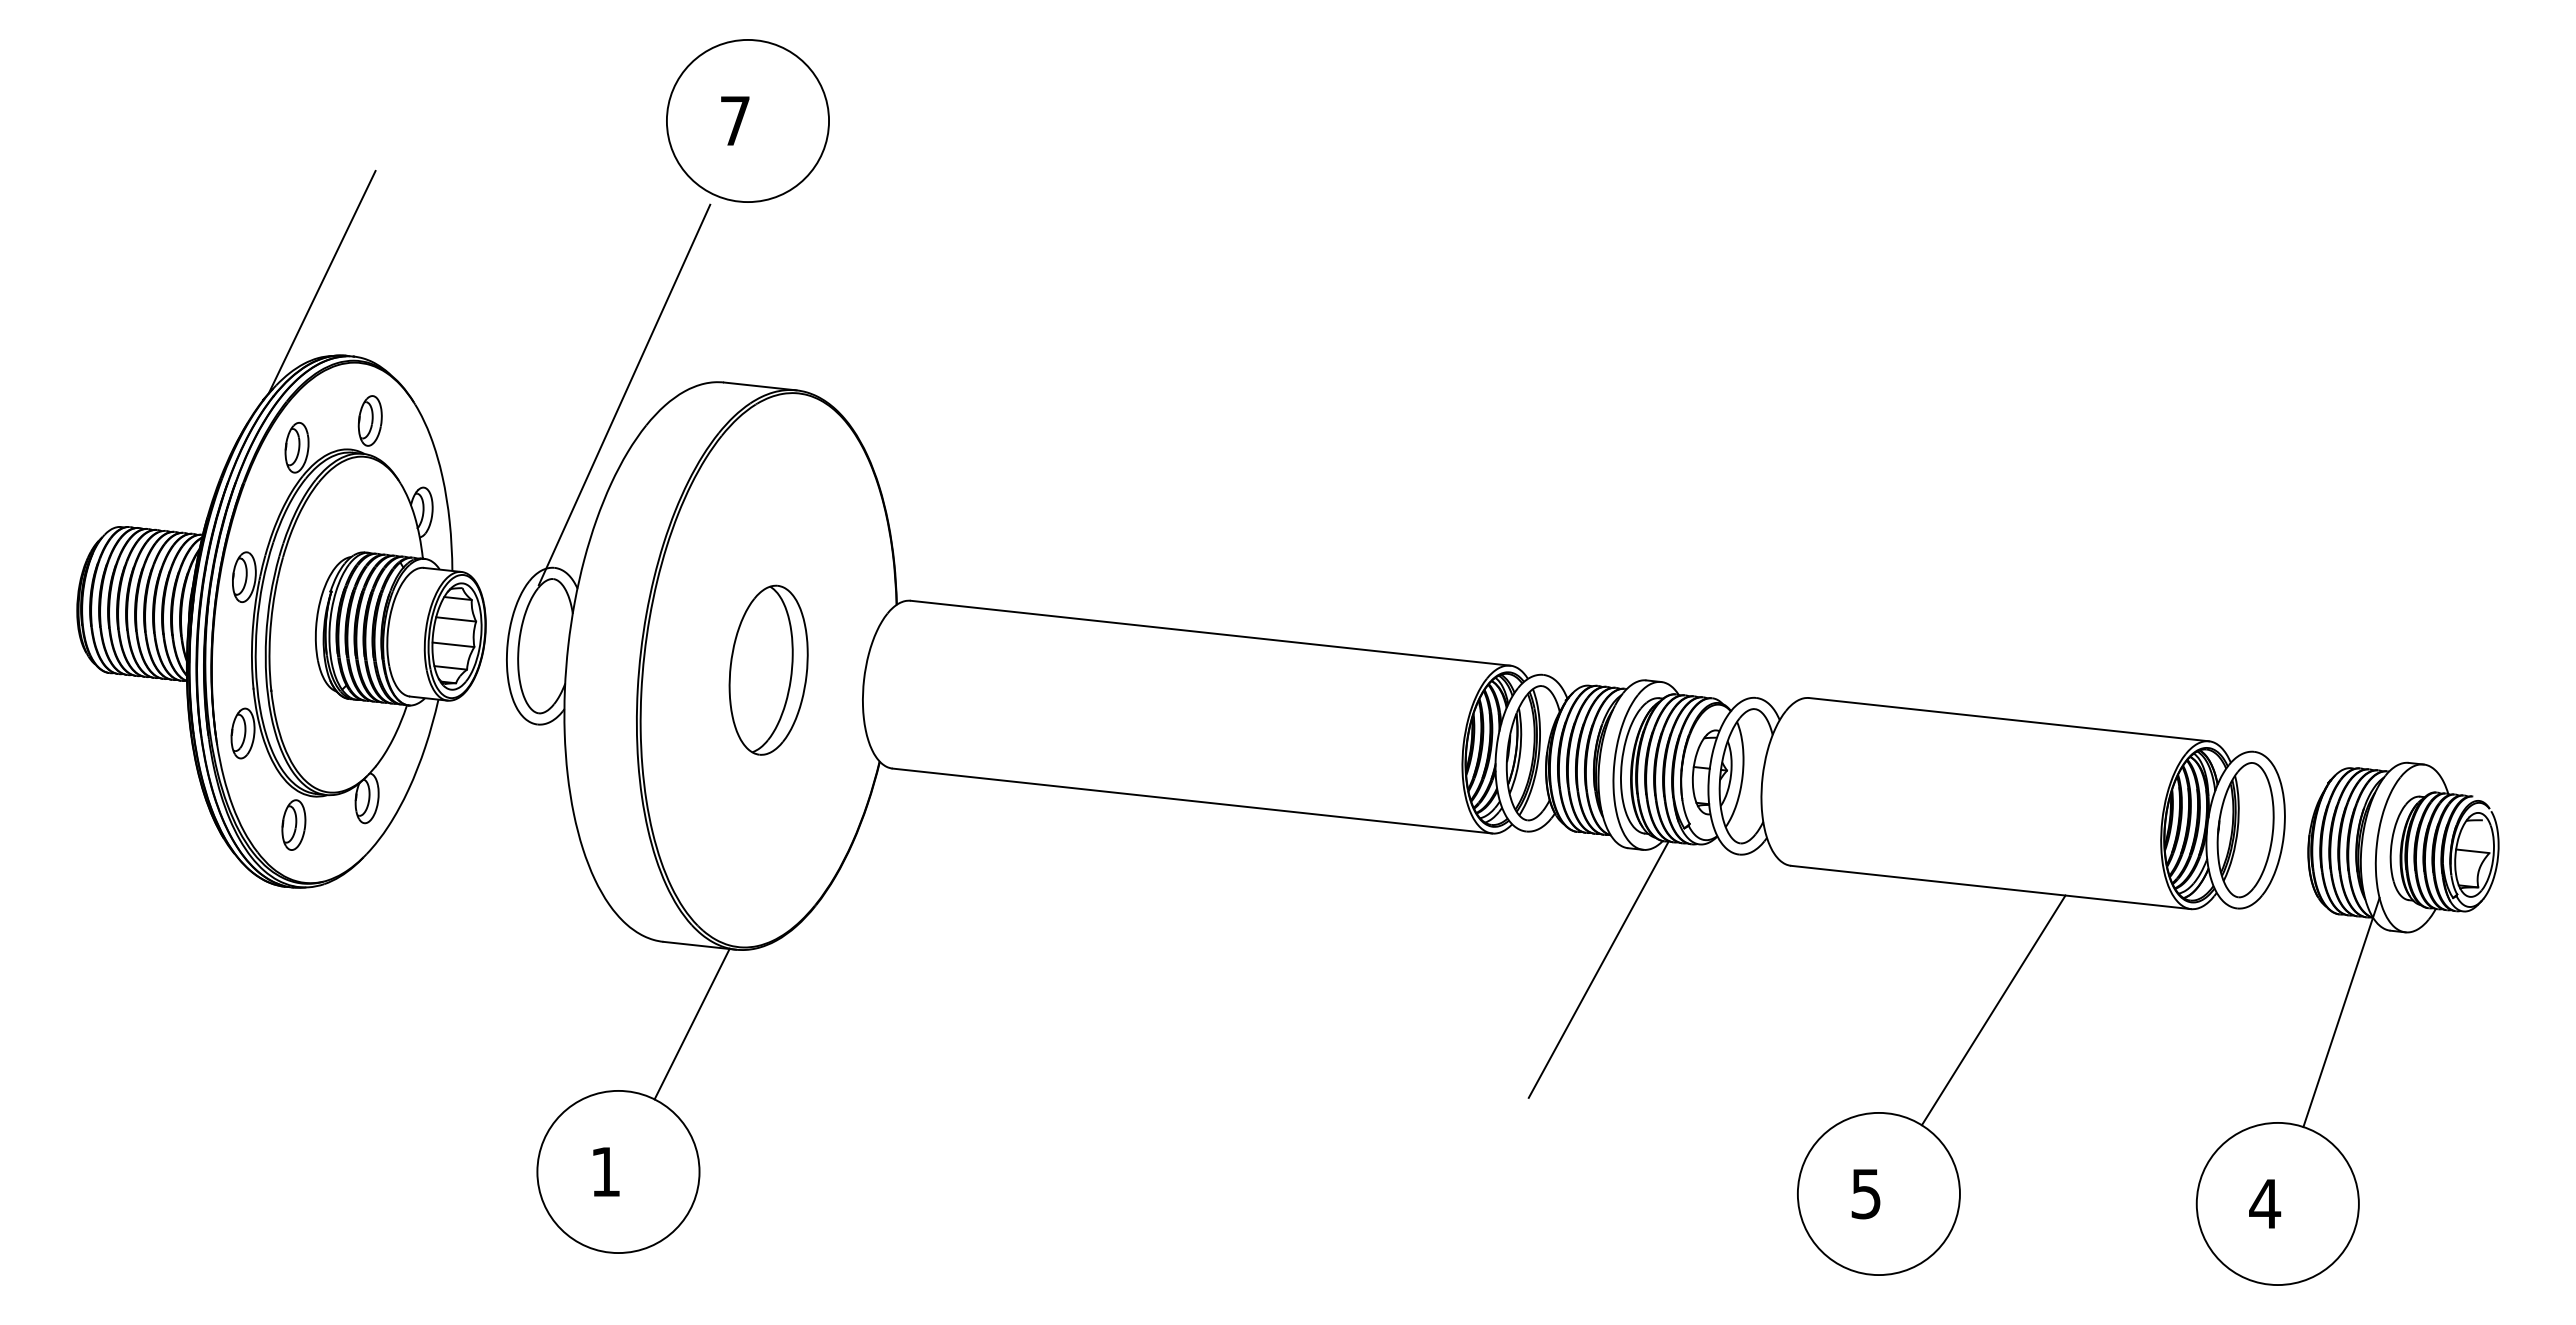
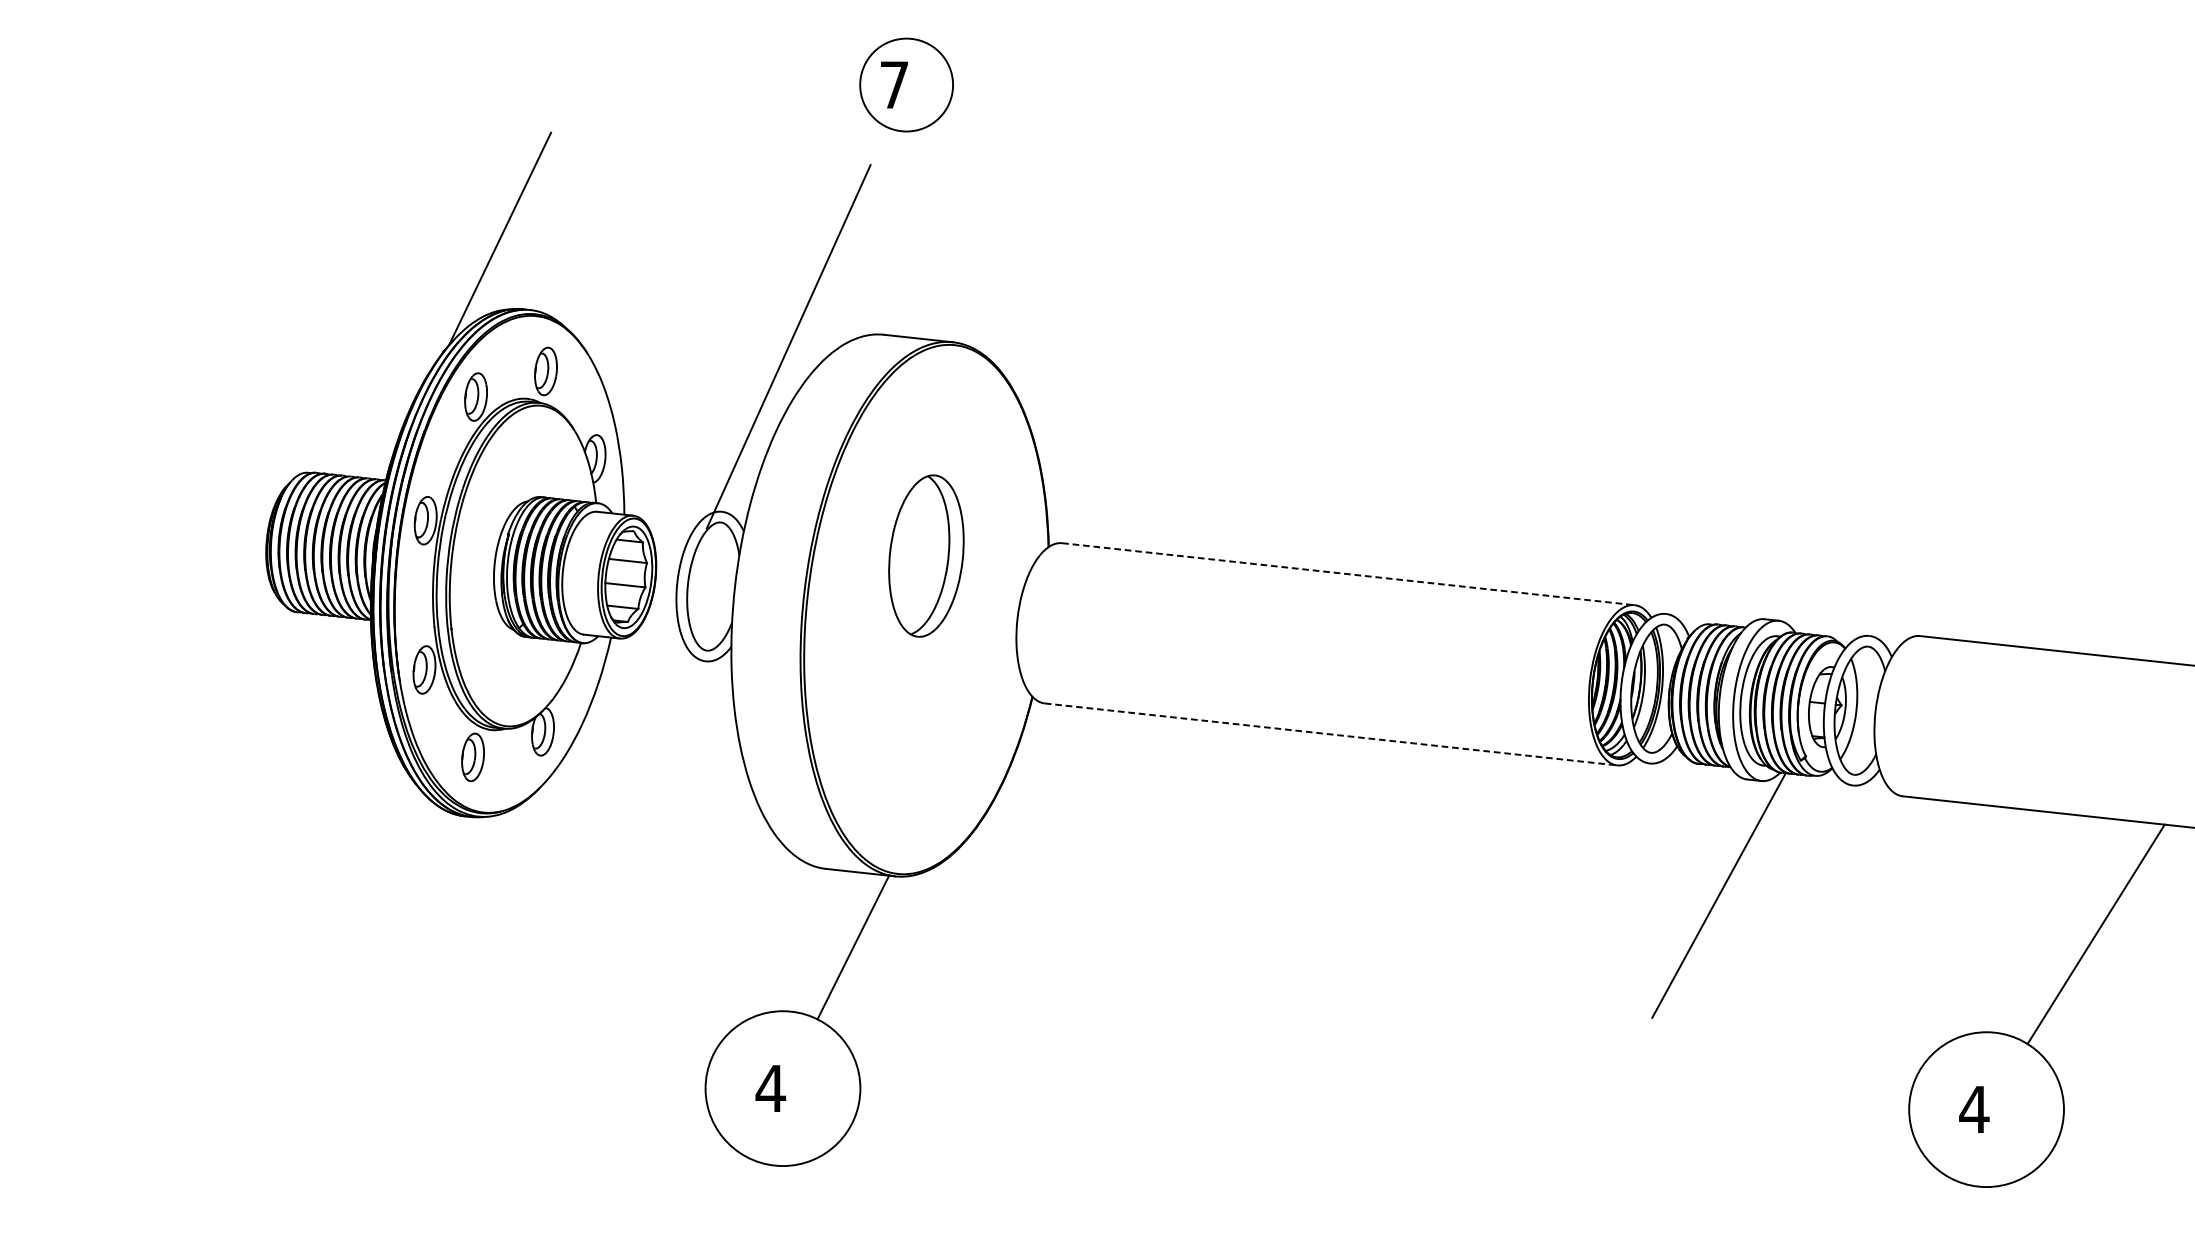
circle: (747, 120) -> (906, 84), size x0.6
line: (1210, 633) -> (1348, 574), solid -> dashed
part: (768, 669) -> (926, 555), moved
line: (1192, 801) -> (1331, 734), solid -> dashed
text: (605, 1171) -> (770, 1088), 1 -> 4
text: (1866, 1194) -> (1974, 1110), 5 -> 4

